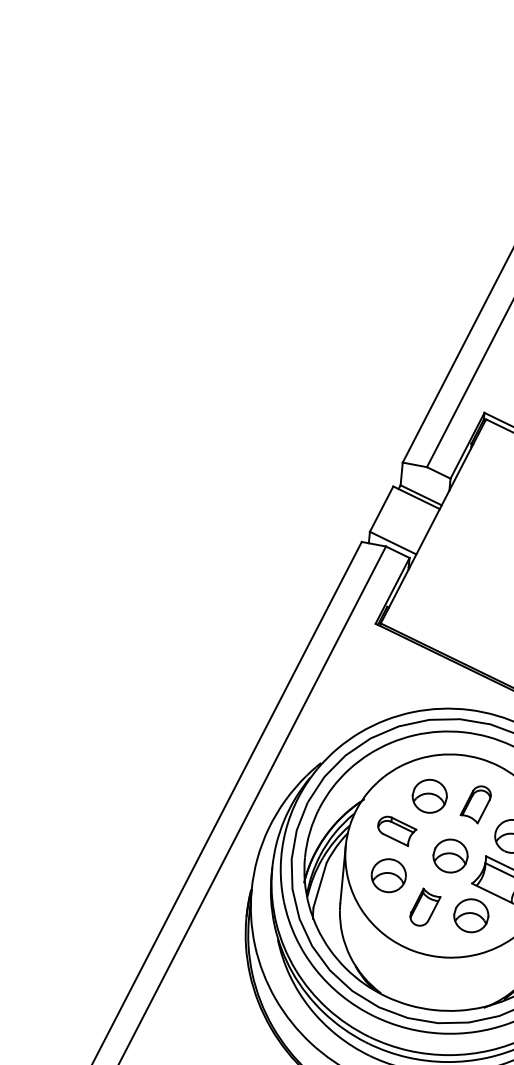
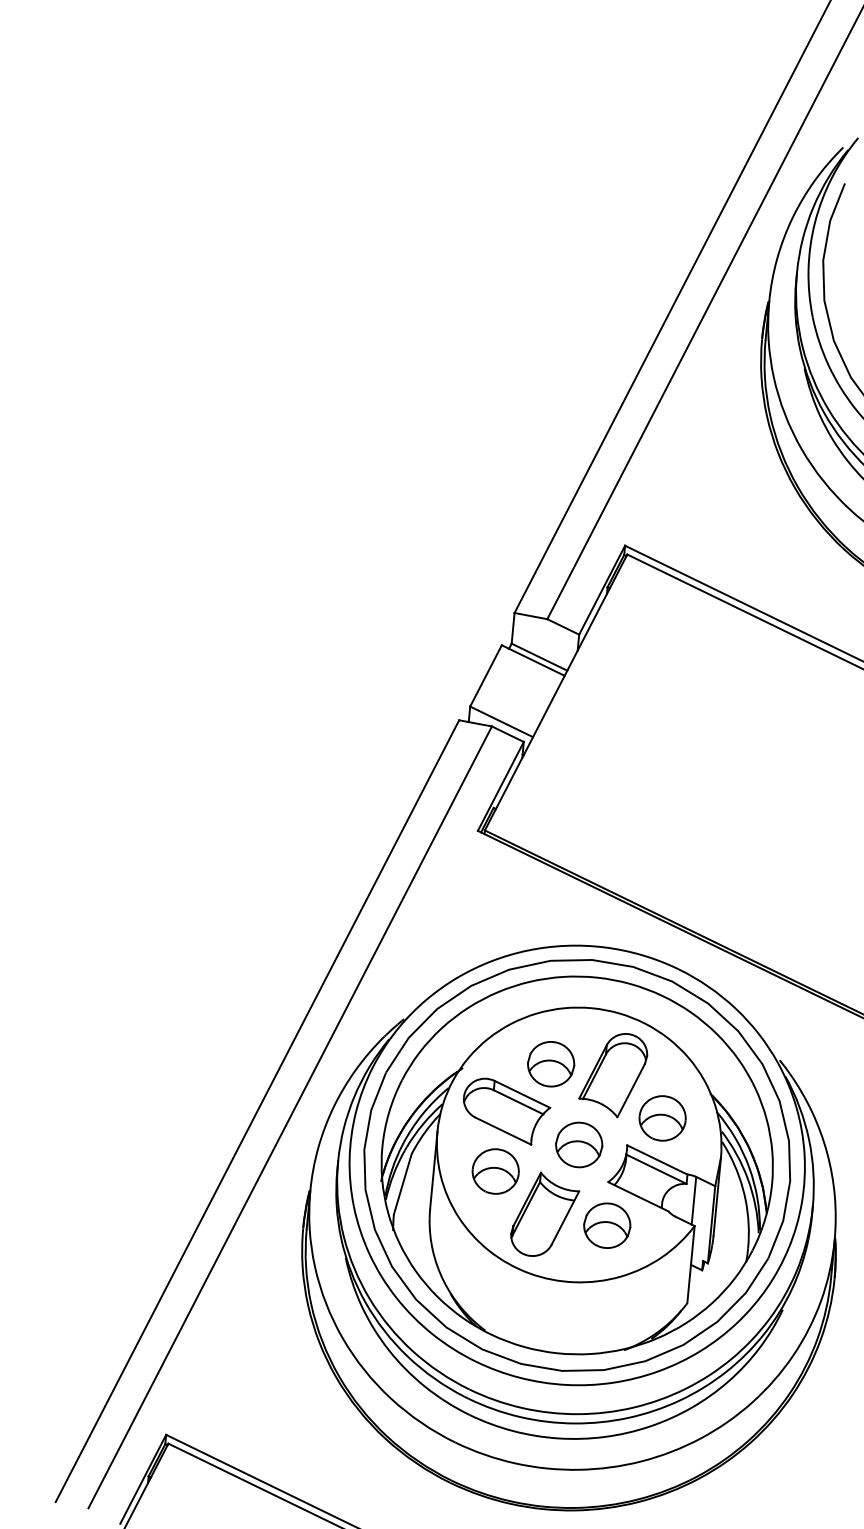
part: (475, 804) -> (613, 1075), size x1.67
part: (397, 831) -> (507, 1111), size x1.67
part: (425, 906) -> (545, 1213), size x1.67

